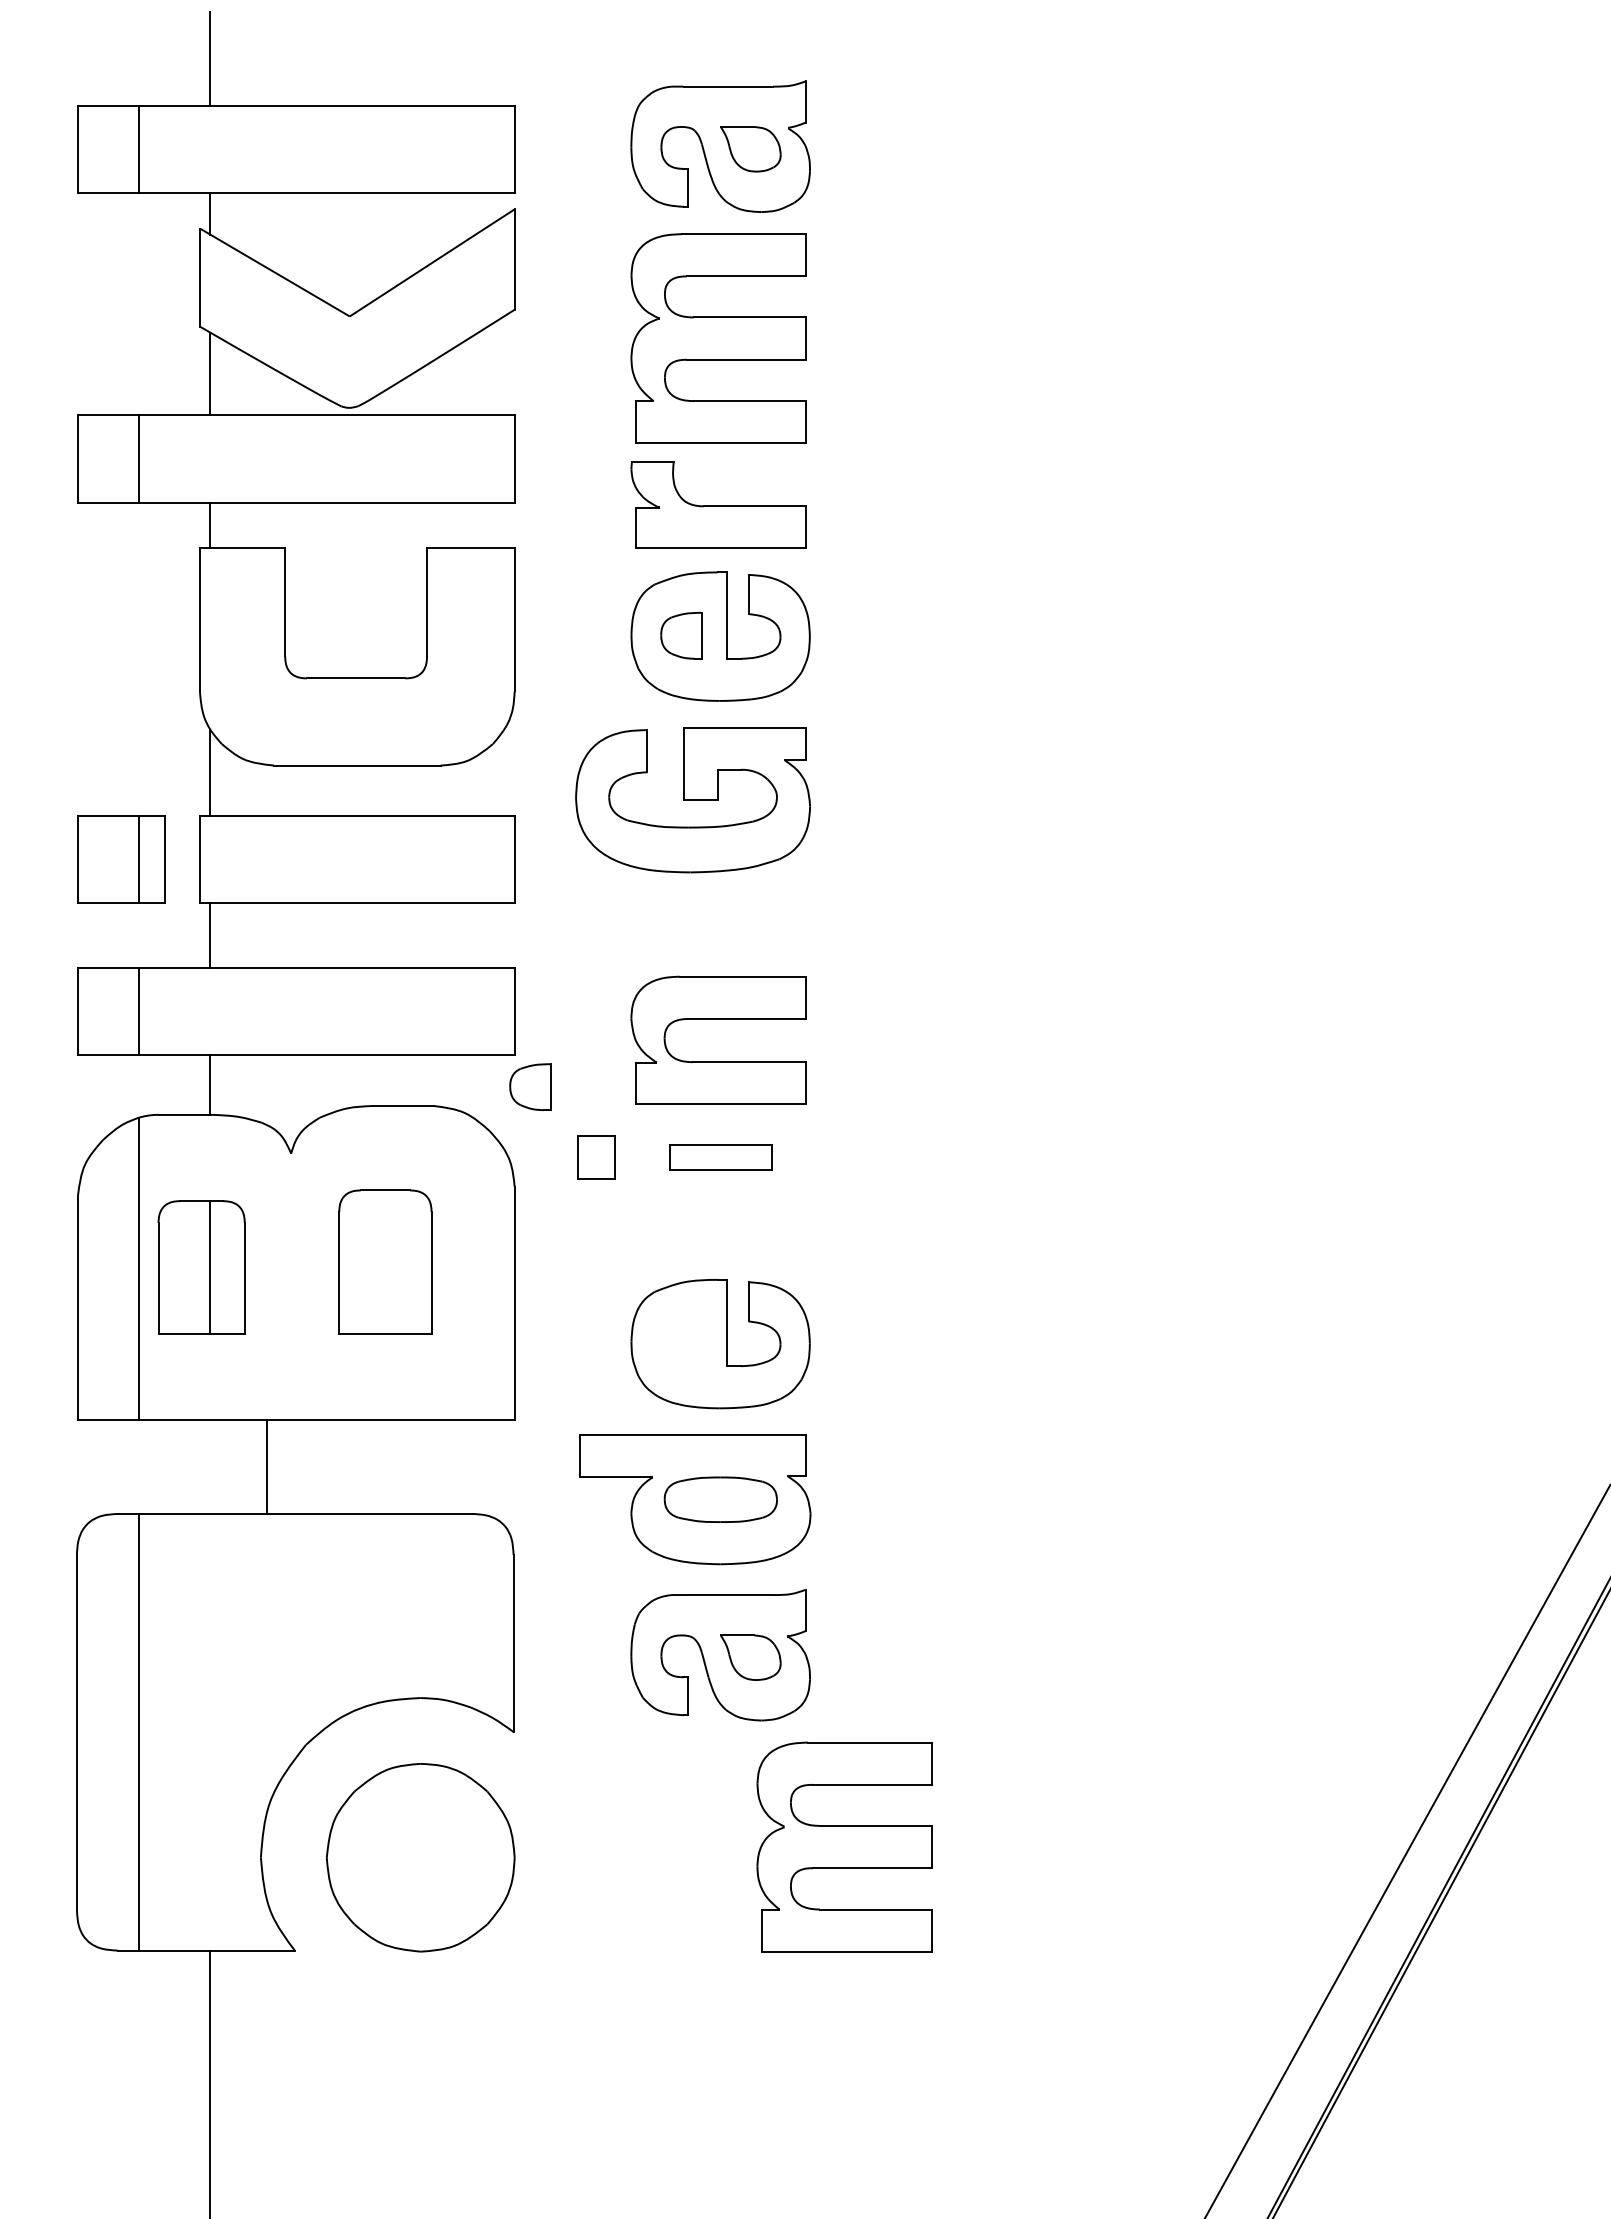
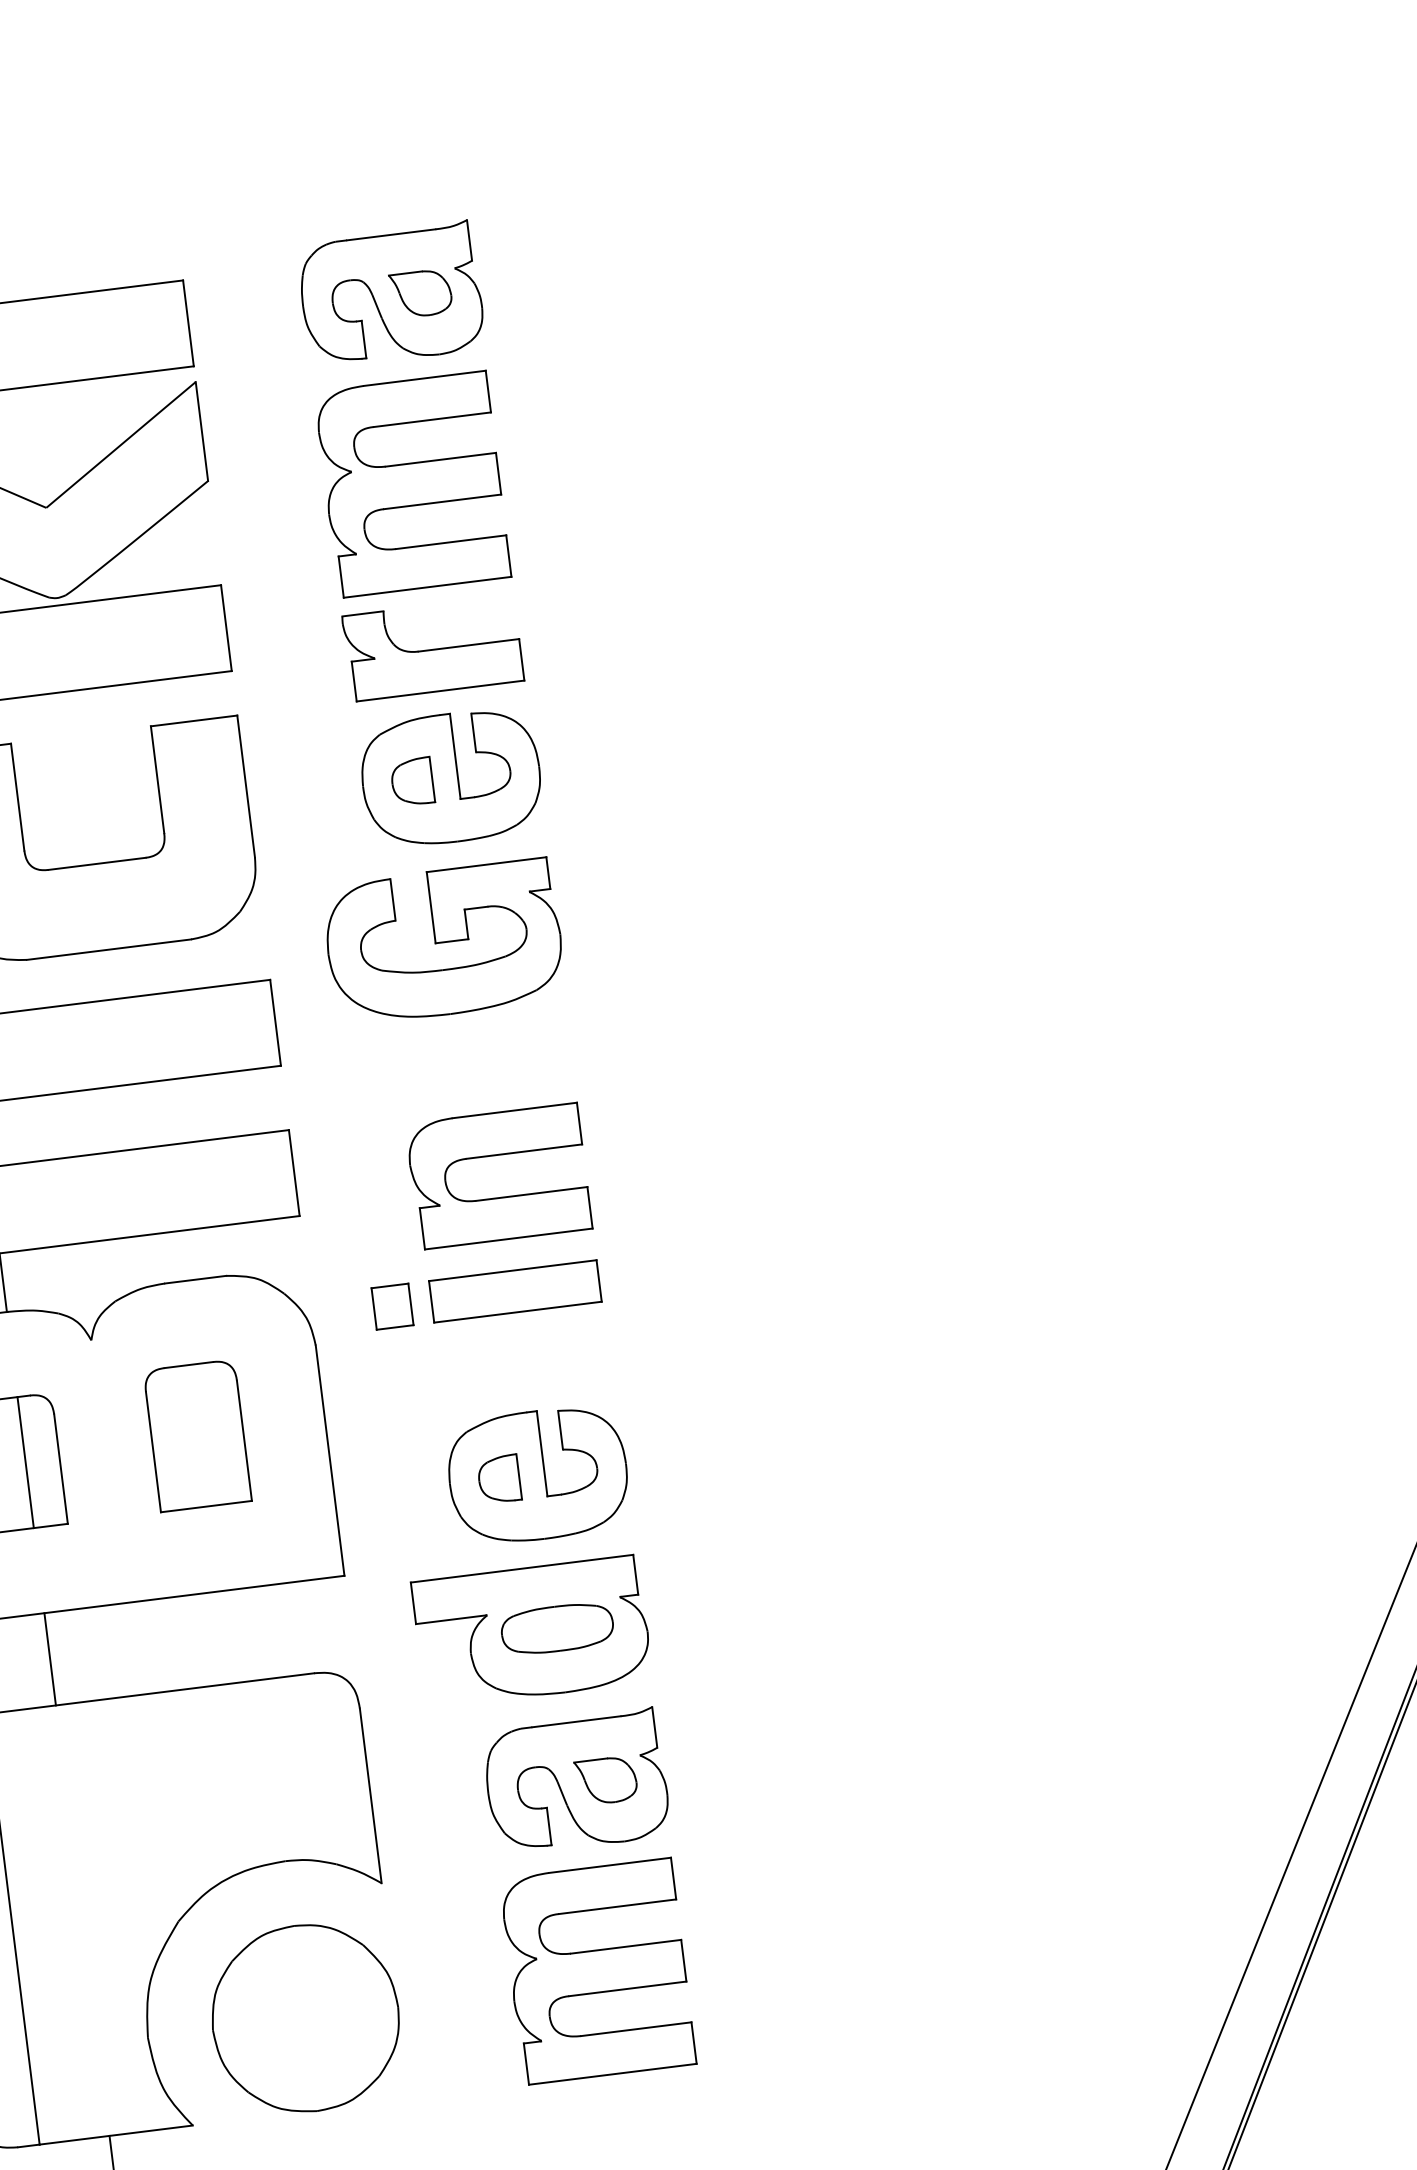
part: (530, 1087) -> (499, 1479), moved
part: (720, 1157) -> (515, 1291), size x1.67
line: (267, 1466) -> (50, 1658), moved
part: (844, 1846) -> (597, 1970), moved

